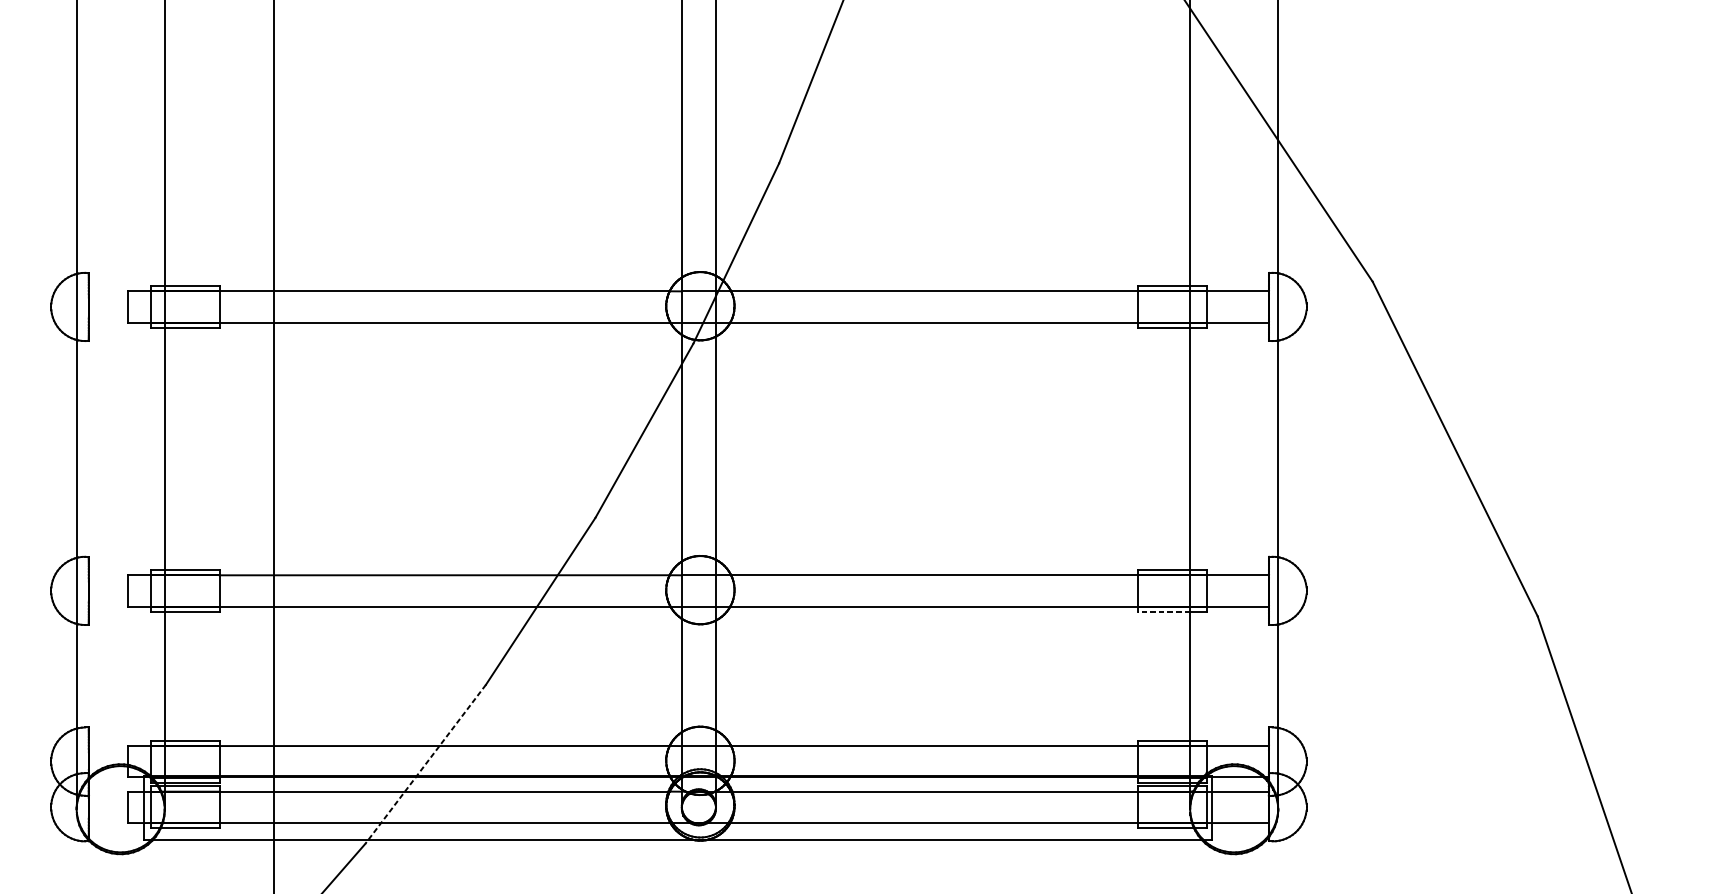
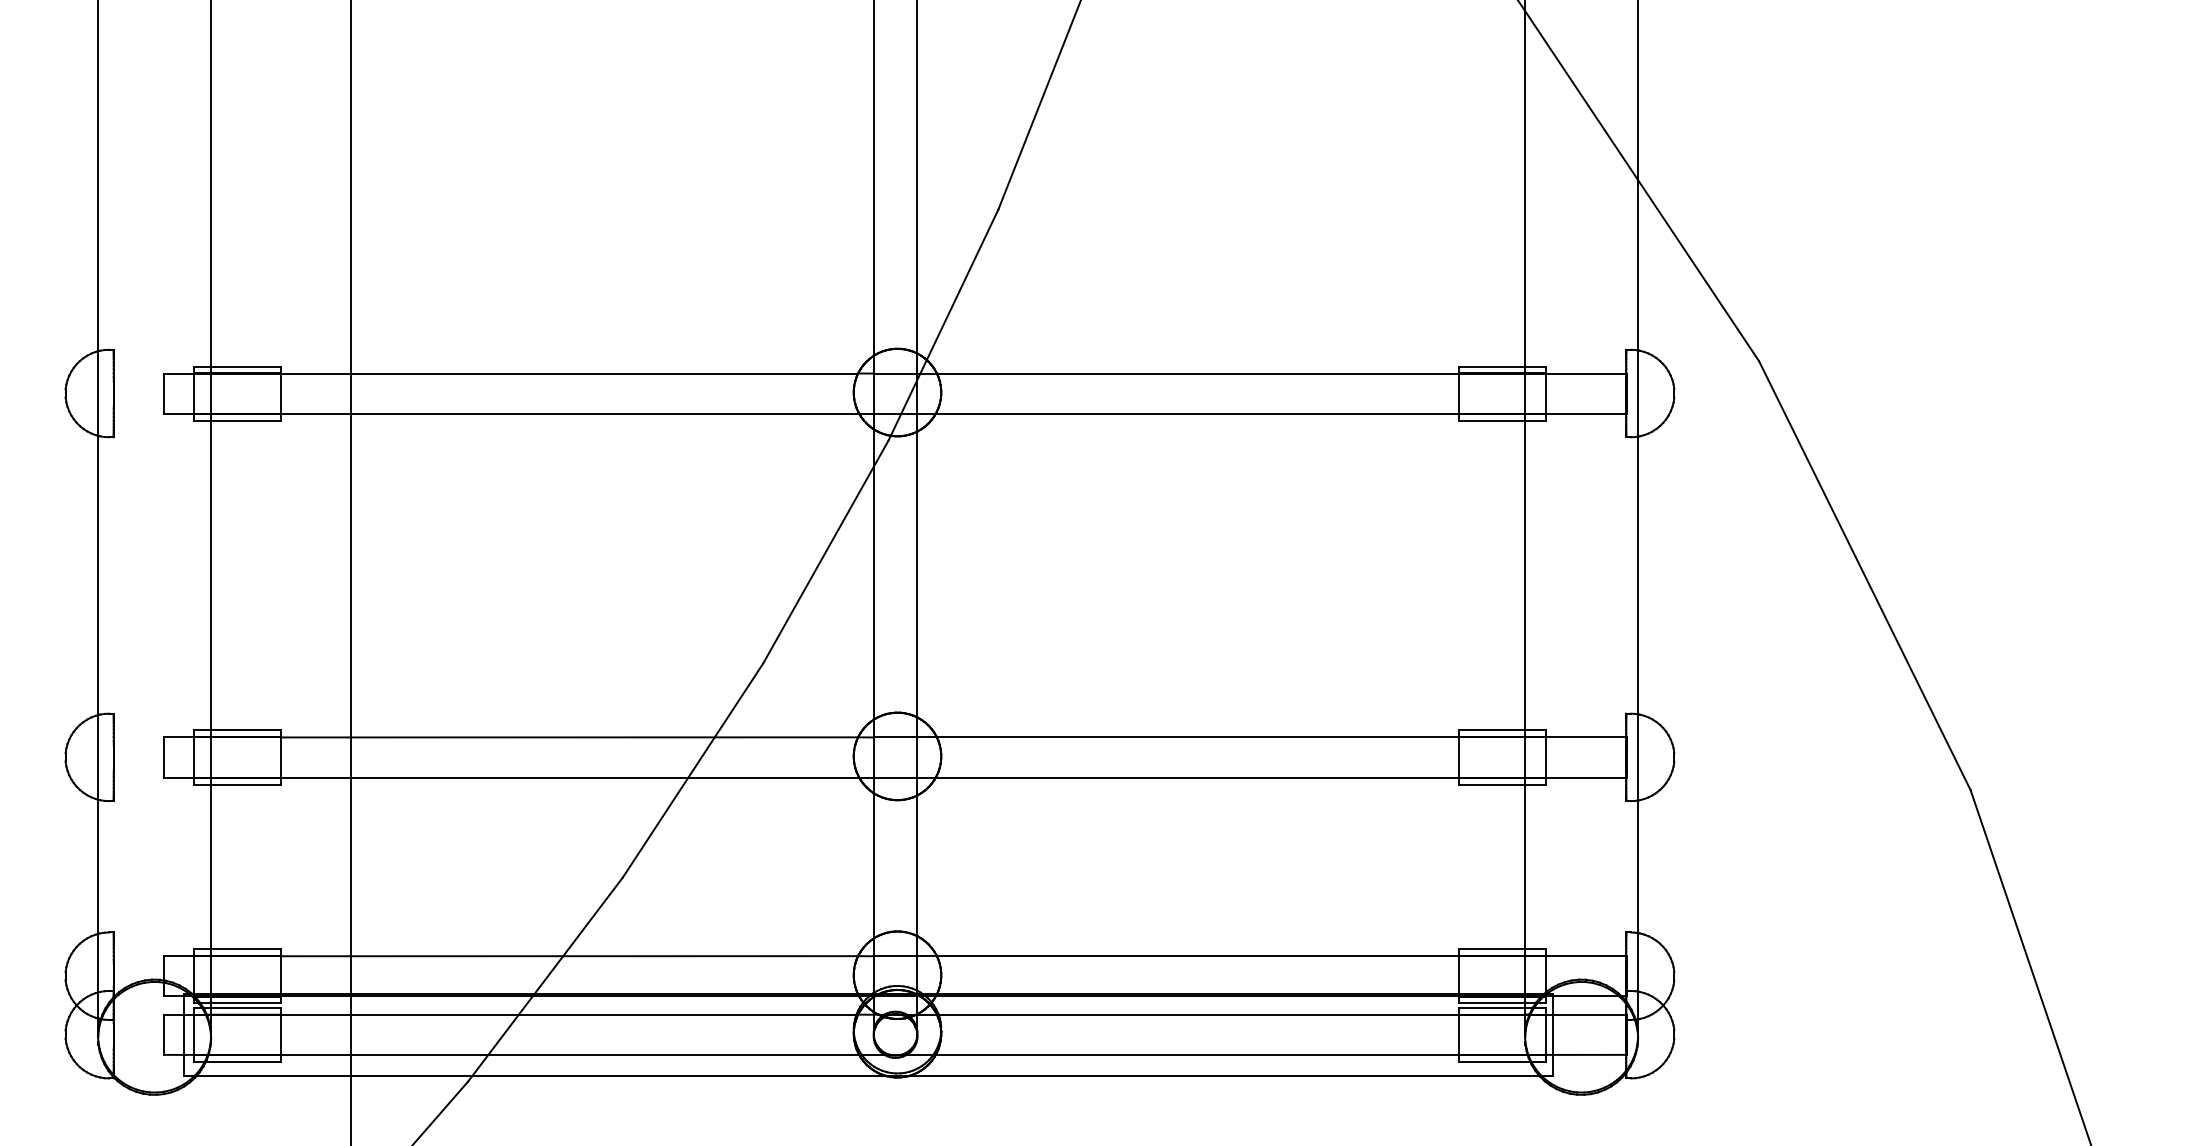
line: (1163, 612) -> (1491, 784), dashed -> solid
line: (425, 764) -> (545, 979), dashed -> solid

